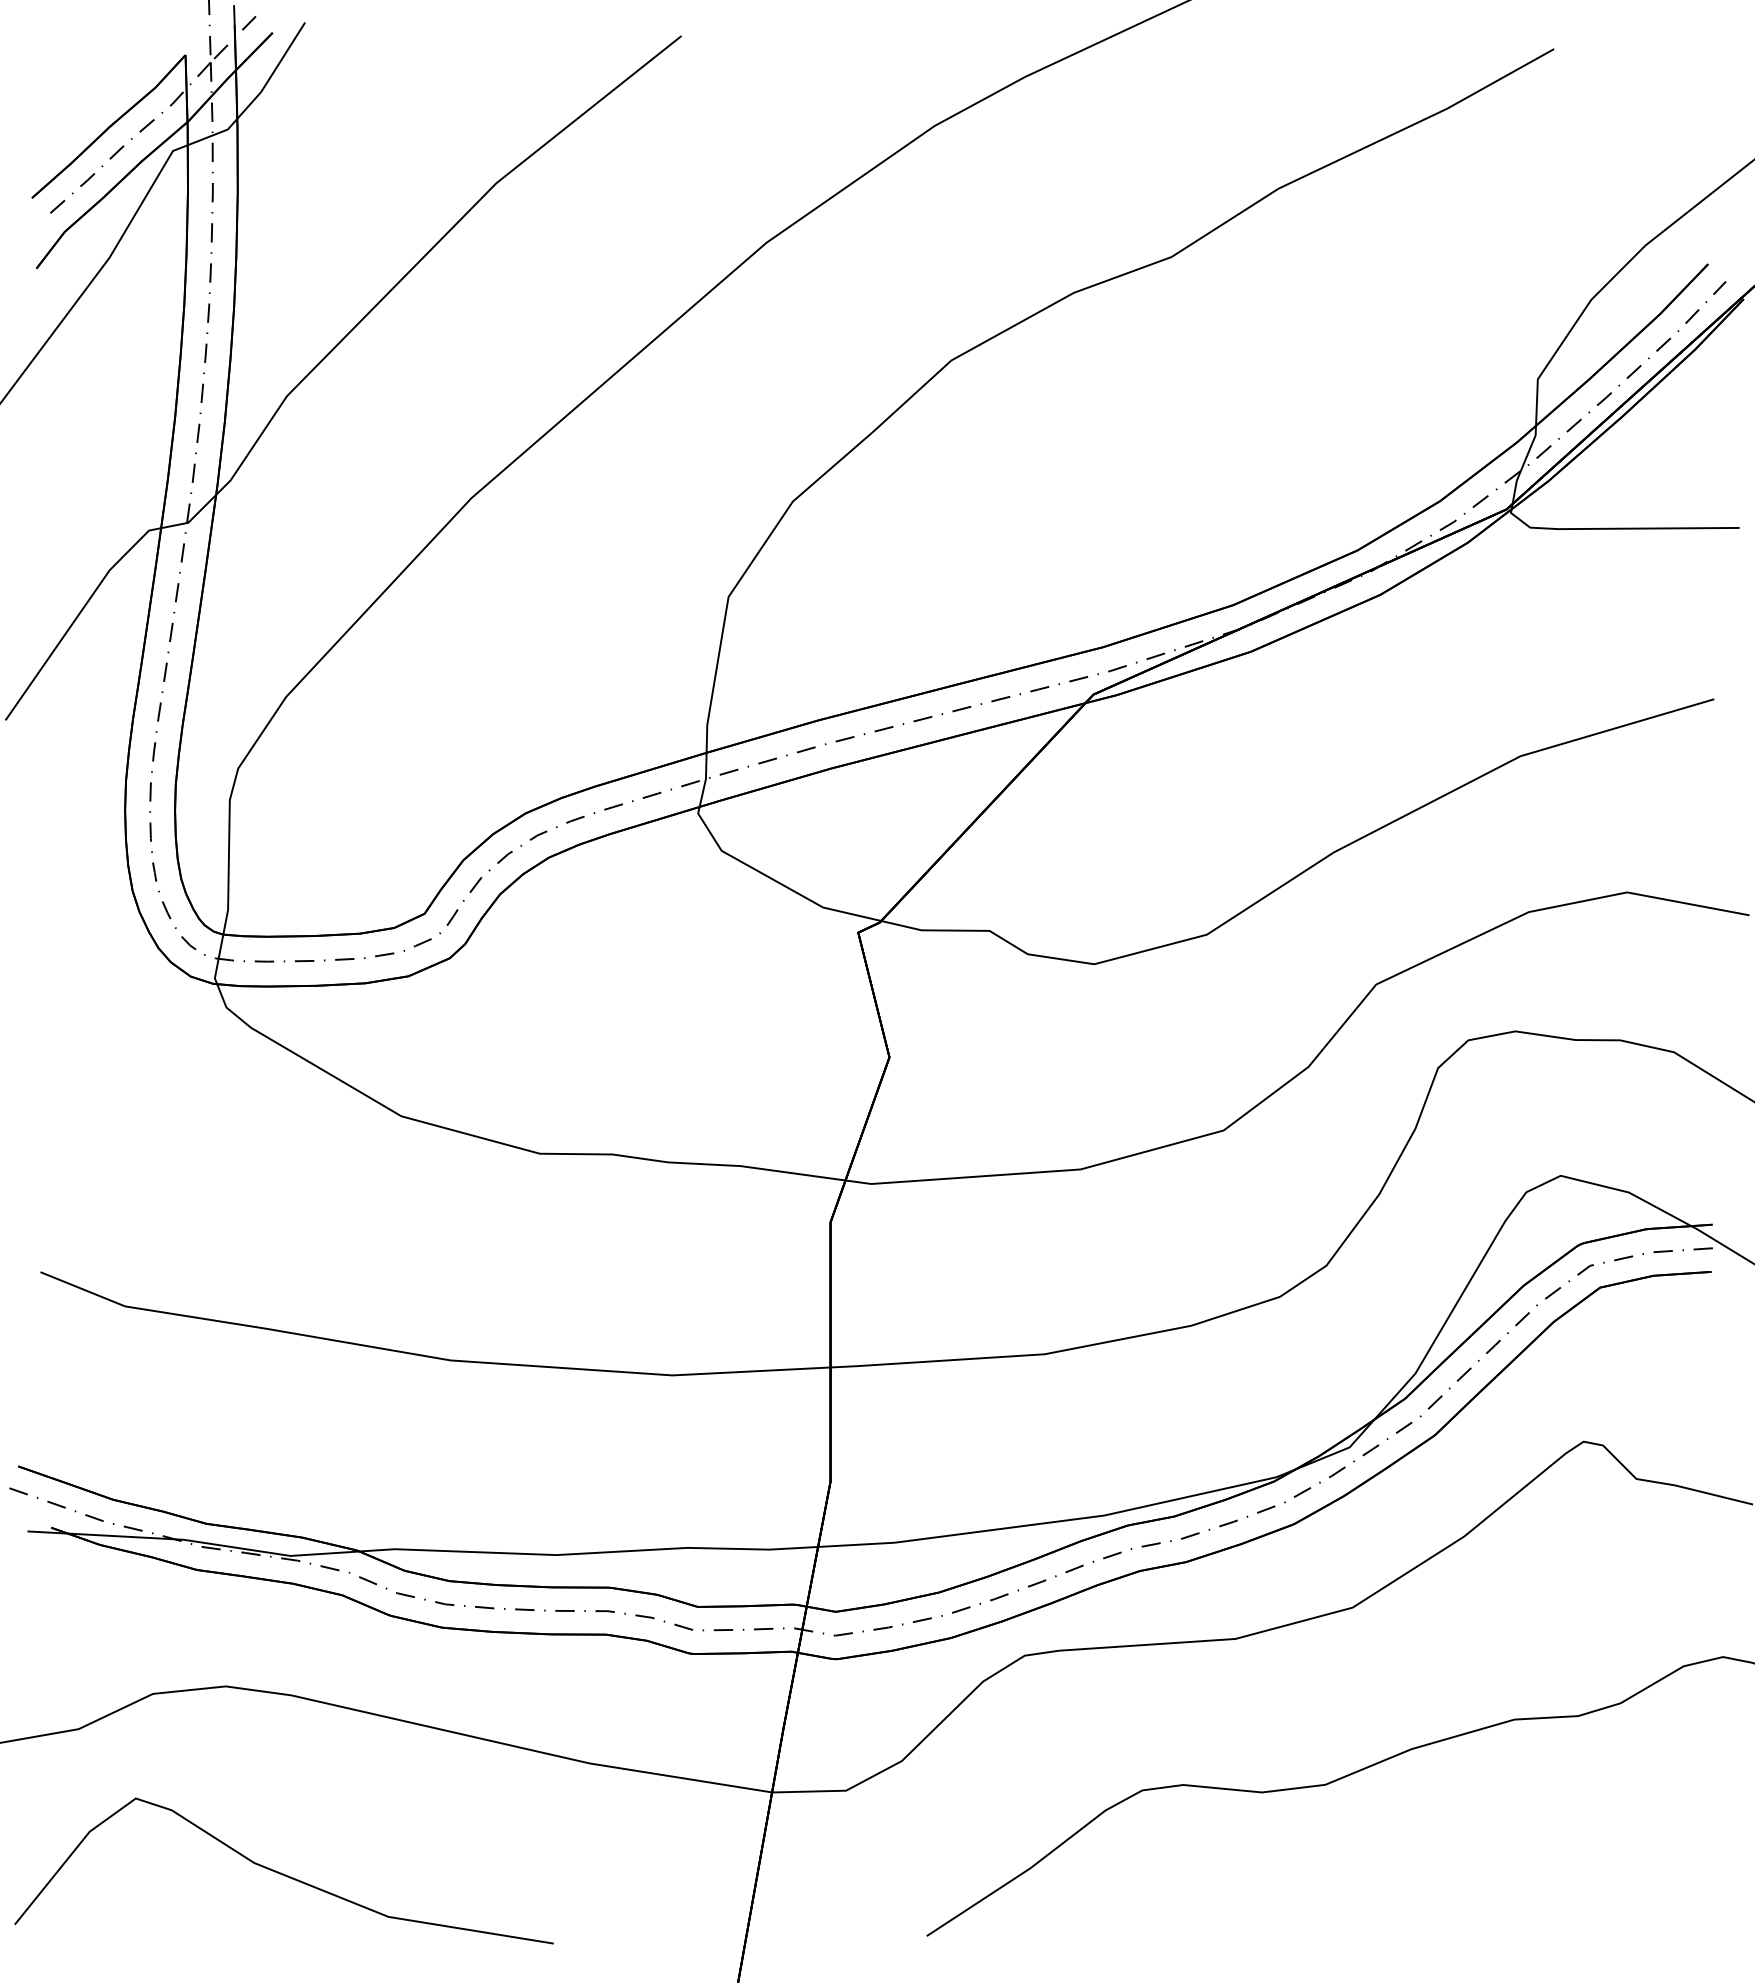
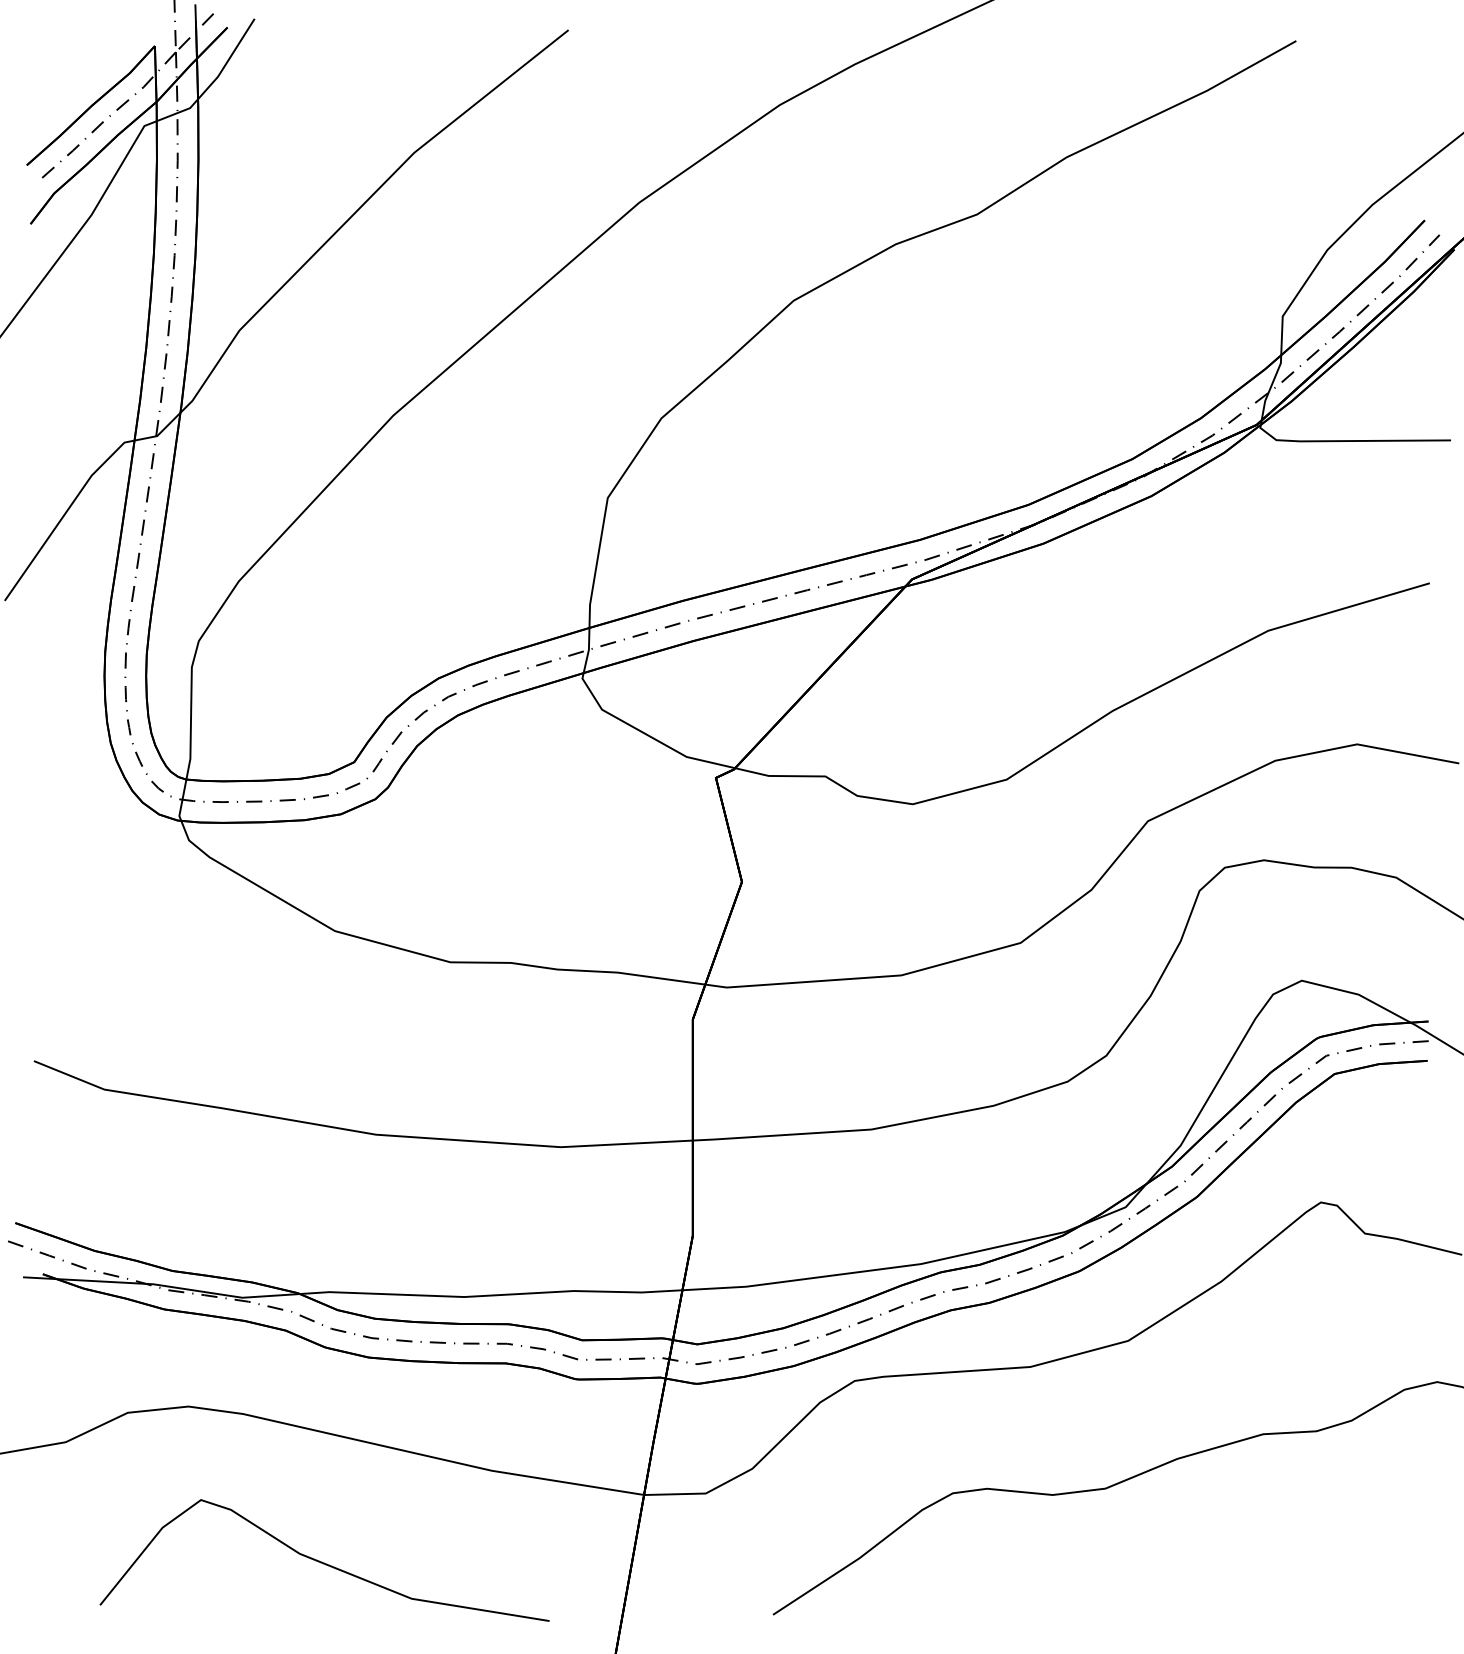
curve: (281, 1872) -> (322, 1561), moved

